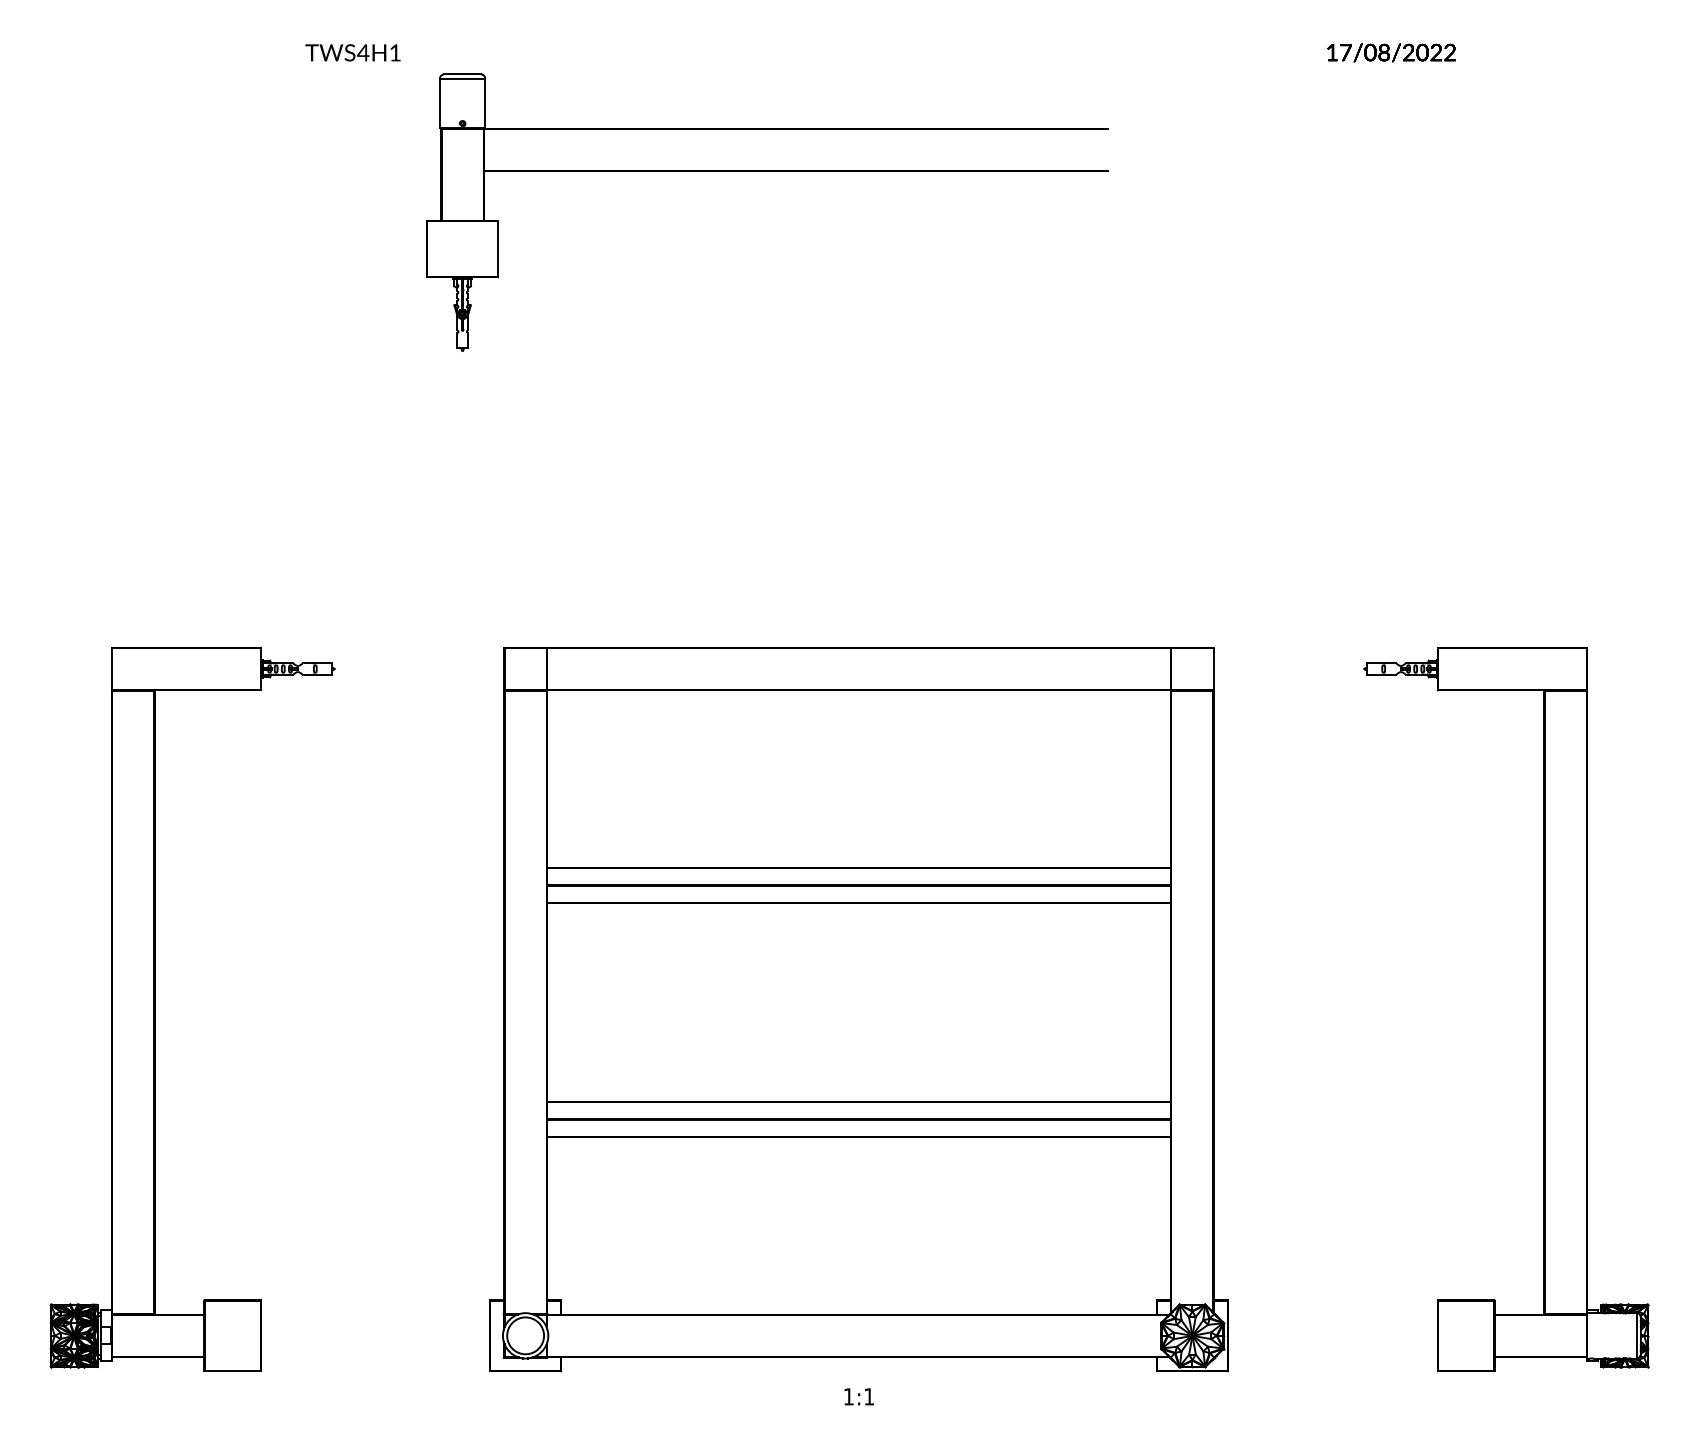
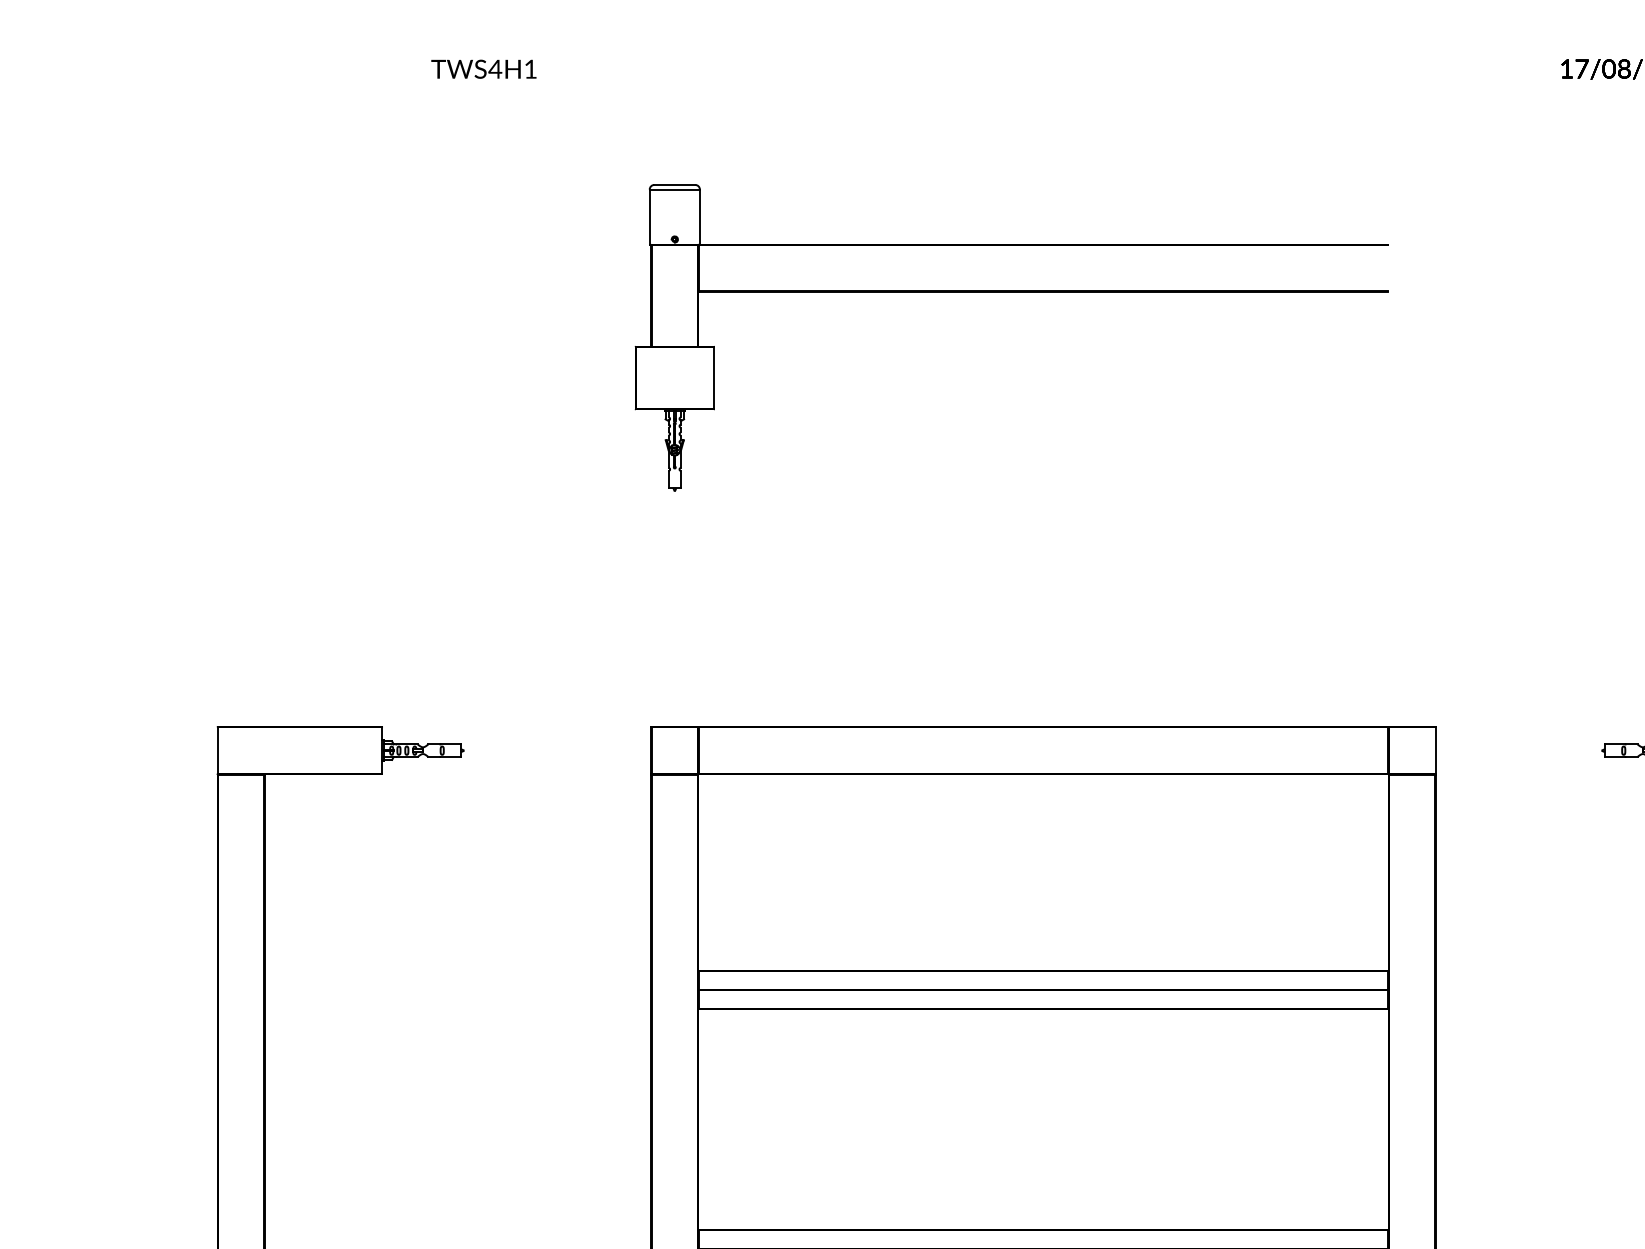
part: (767, 171) -> (1011, 292), moved

